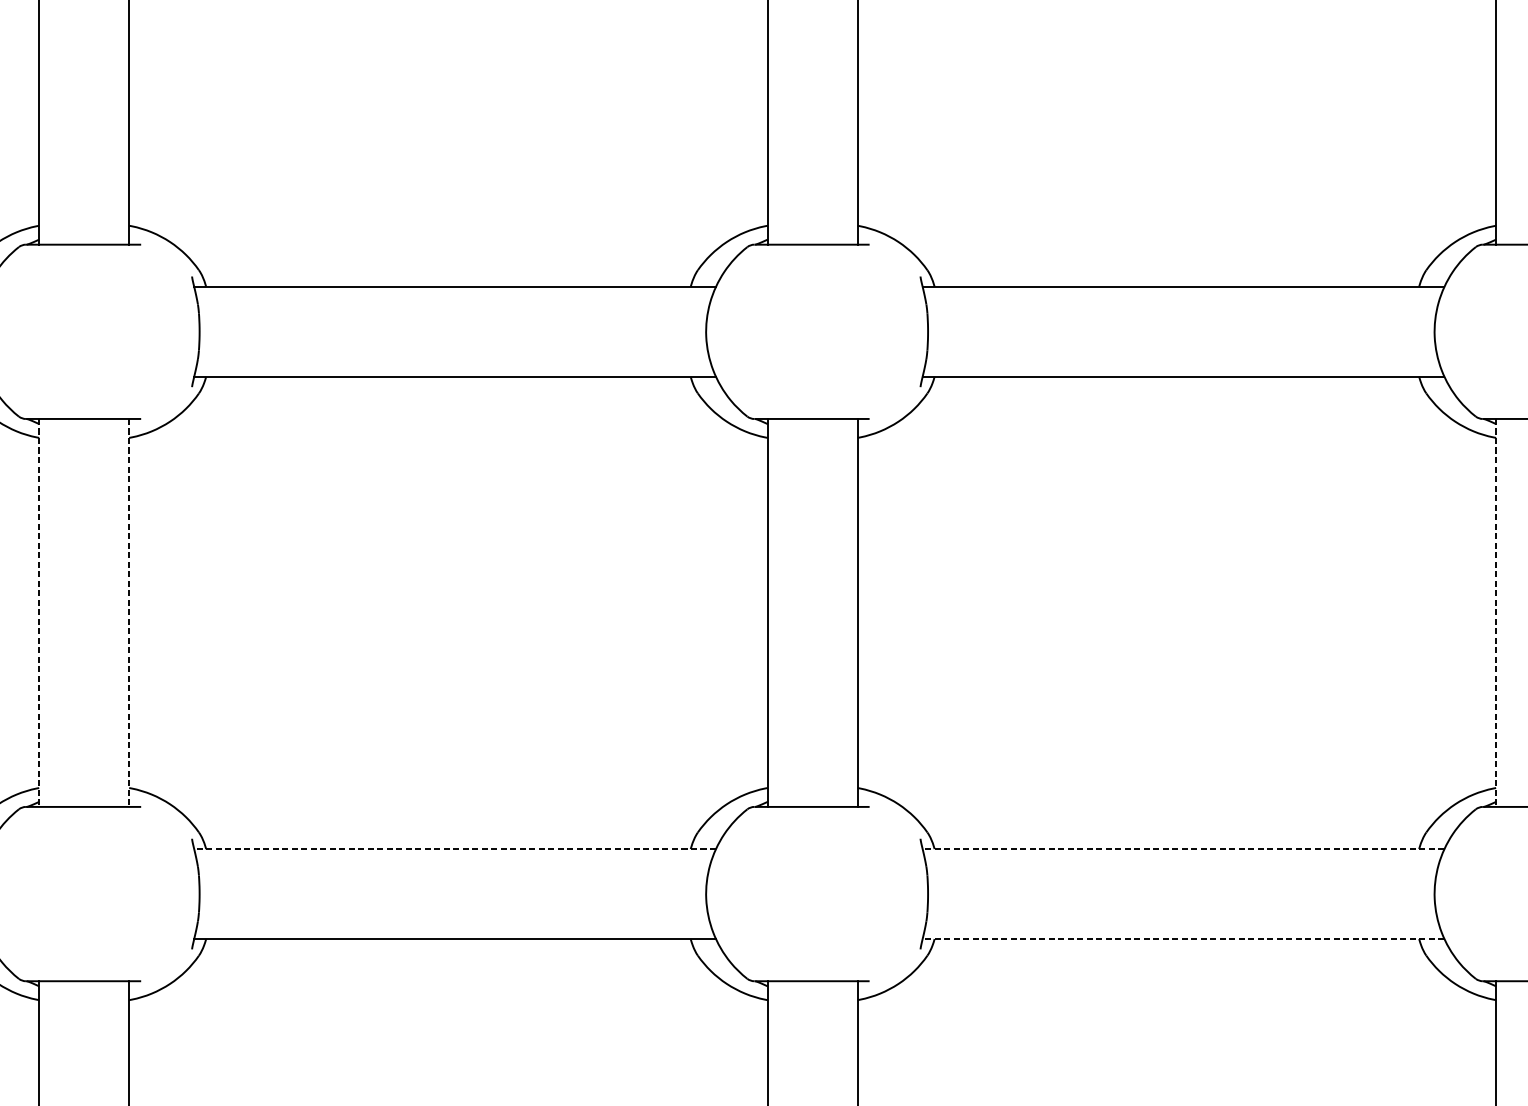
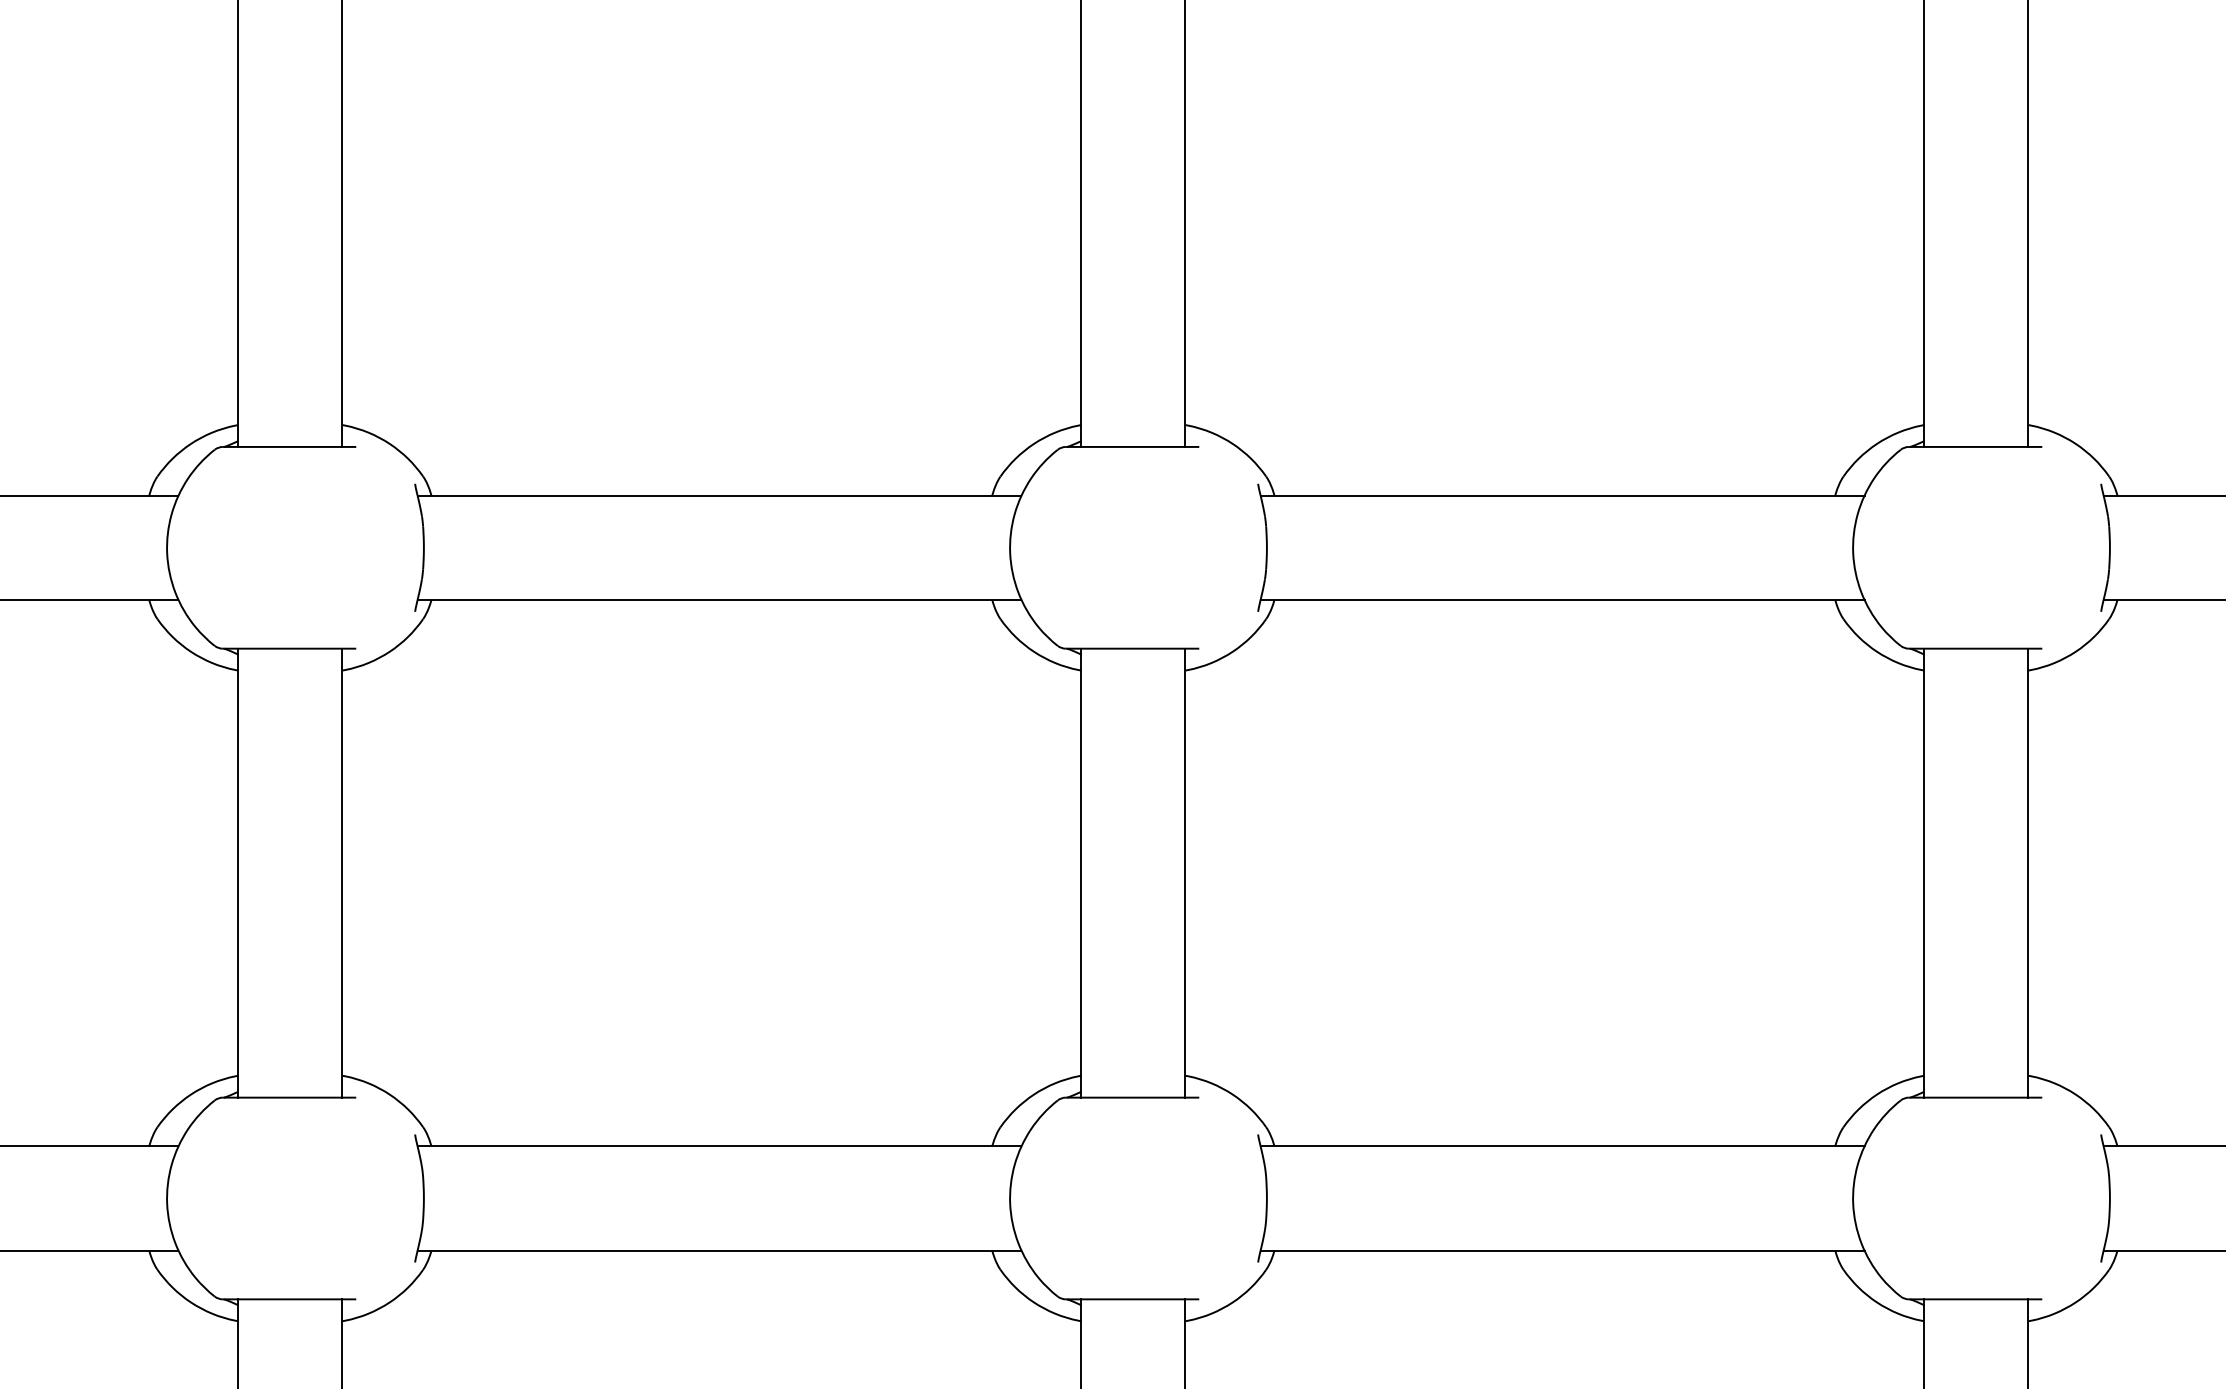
line: (39, 613) -> (238, 873), dashed -> solid
line: (129, 613) -> (342, 873), dashed -> solid
line: (1496, 613) -> (1924, 873), dashed -> solid
line: (455, 849) -> (719, 1146), dashed -> solid
line: (1183, 849) -> (1562, 1146), dashed -> solid
line: (1183, 939) -> (1562, 1250), dashed -> solid

